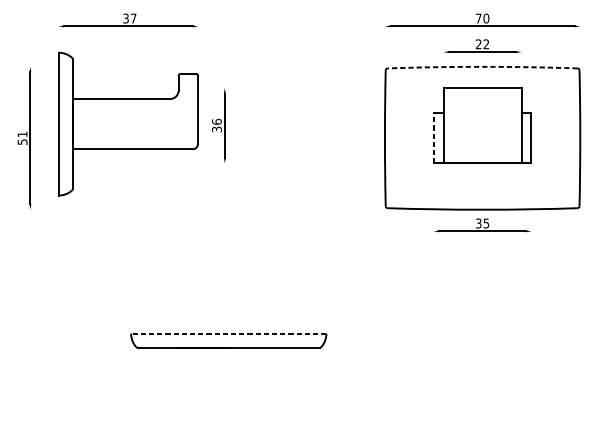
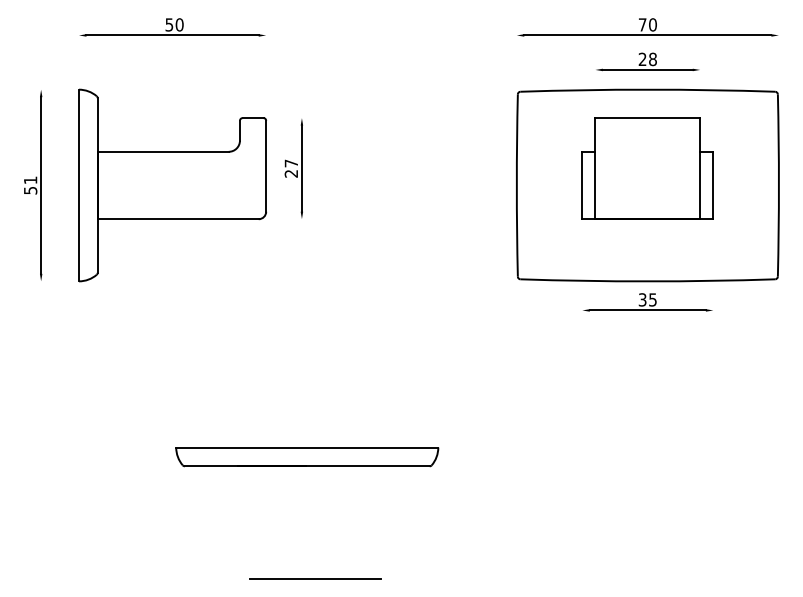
text: (129, 18) -> (174, 24), 37 -> 50
text: (486, 44) -> (652, 59), 22 -> 28
arc: (482, 66) -> (647, 89), dashed -> solid
part: (128, 124) -> (172, 185), moved
text: (217, 125) -> (291, 168), 36 -> 27
line: (433, 138) -> (582, 185), dashed -> solid
line: (228, 333) -> (306, 447), dashed -> solid
line: (234, 431) -> (314, 578), added

